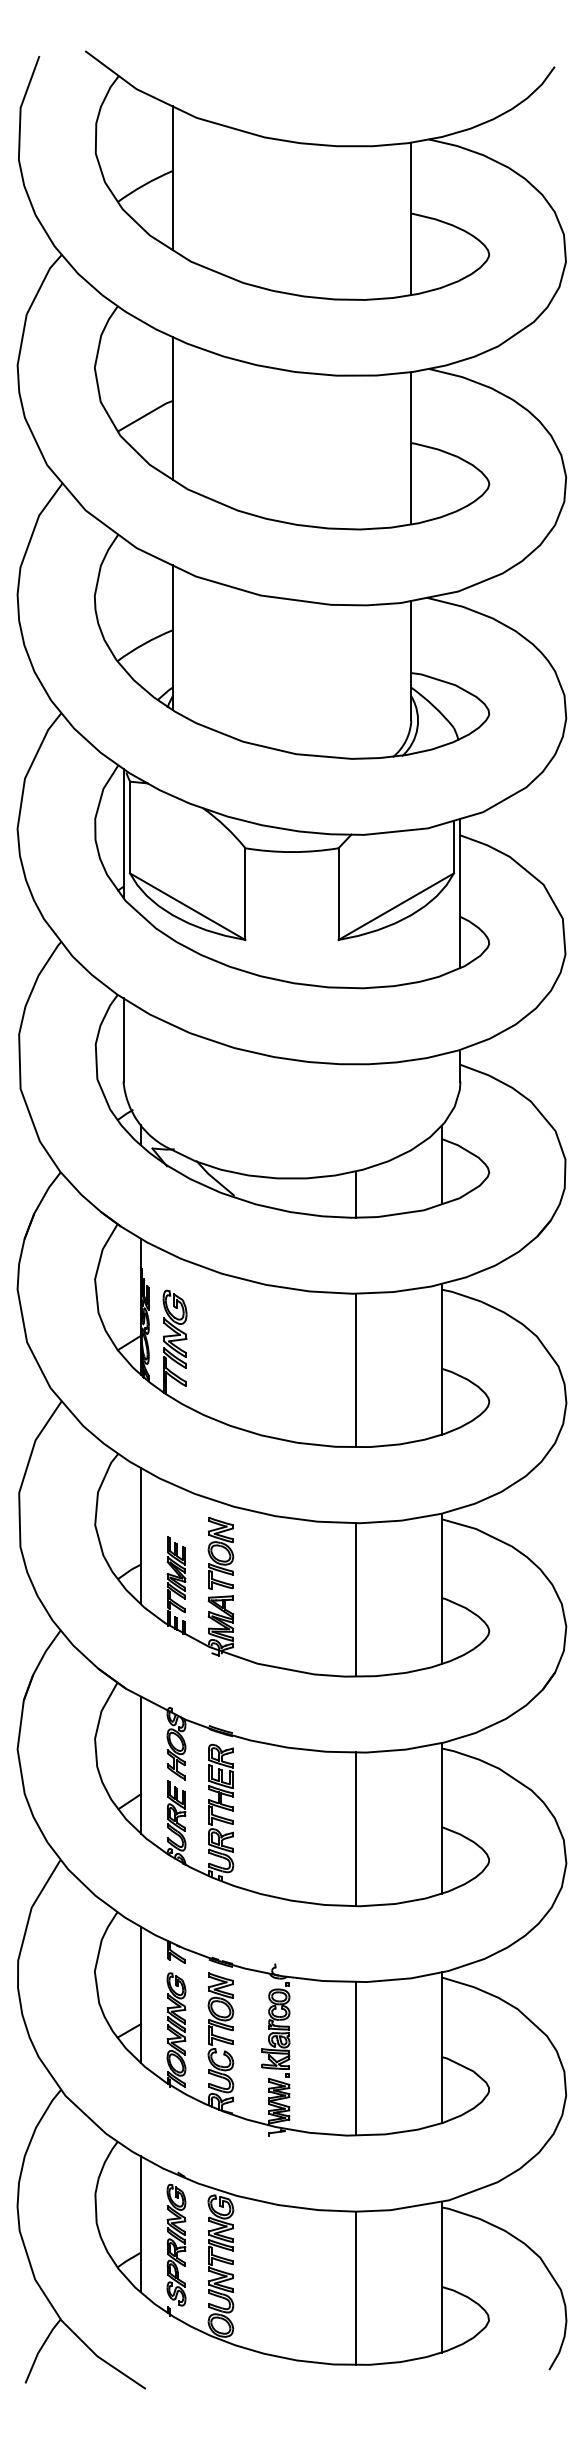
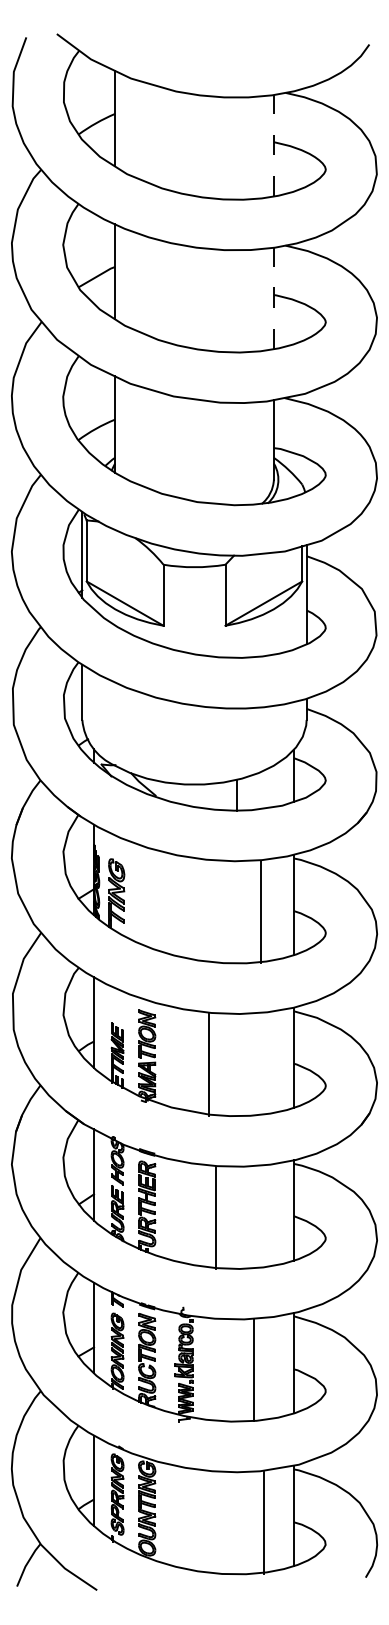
line: (410, 218) -> (273, 145), solid -> dashed
line: (410, 448) -> (273, 298), solid -> dashed
line: (355, 1370) -> (260, 912), moved
line: (355, 1599) -> (208, 1064), moved
line: (355, 1828) -> (215, 1217), moved
line: (355, 2058) -> (253, 1370), moved
line: (355, 2288) -> (263, 1523), moved

